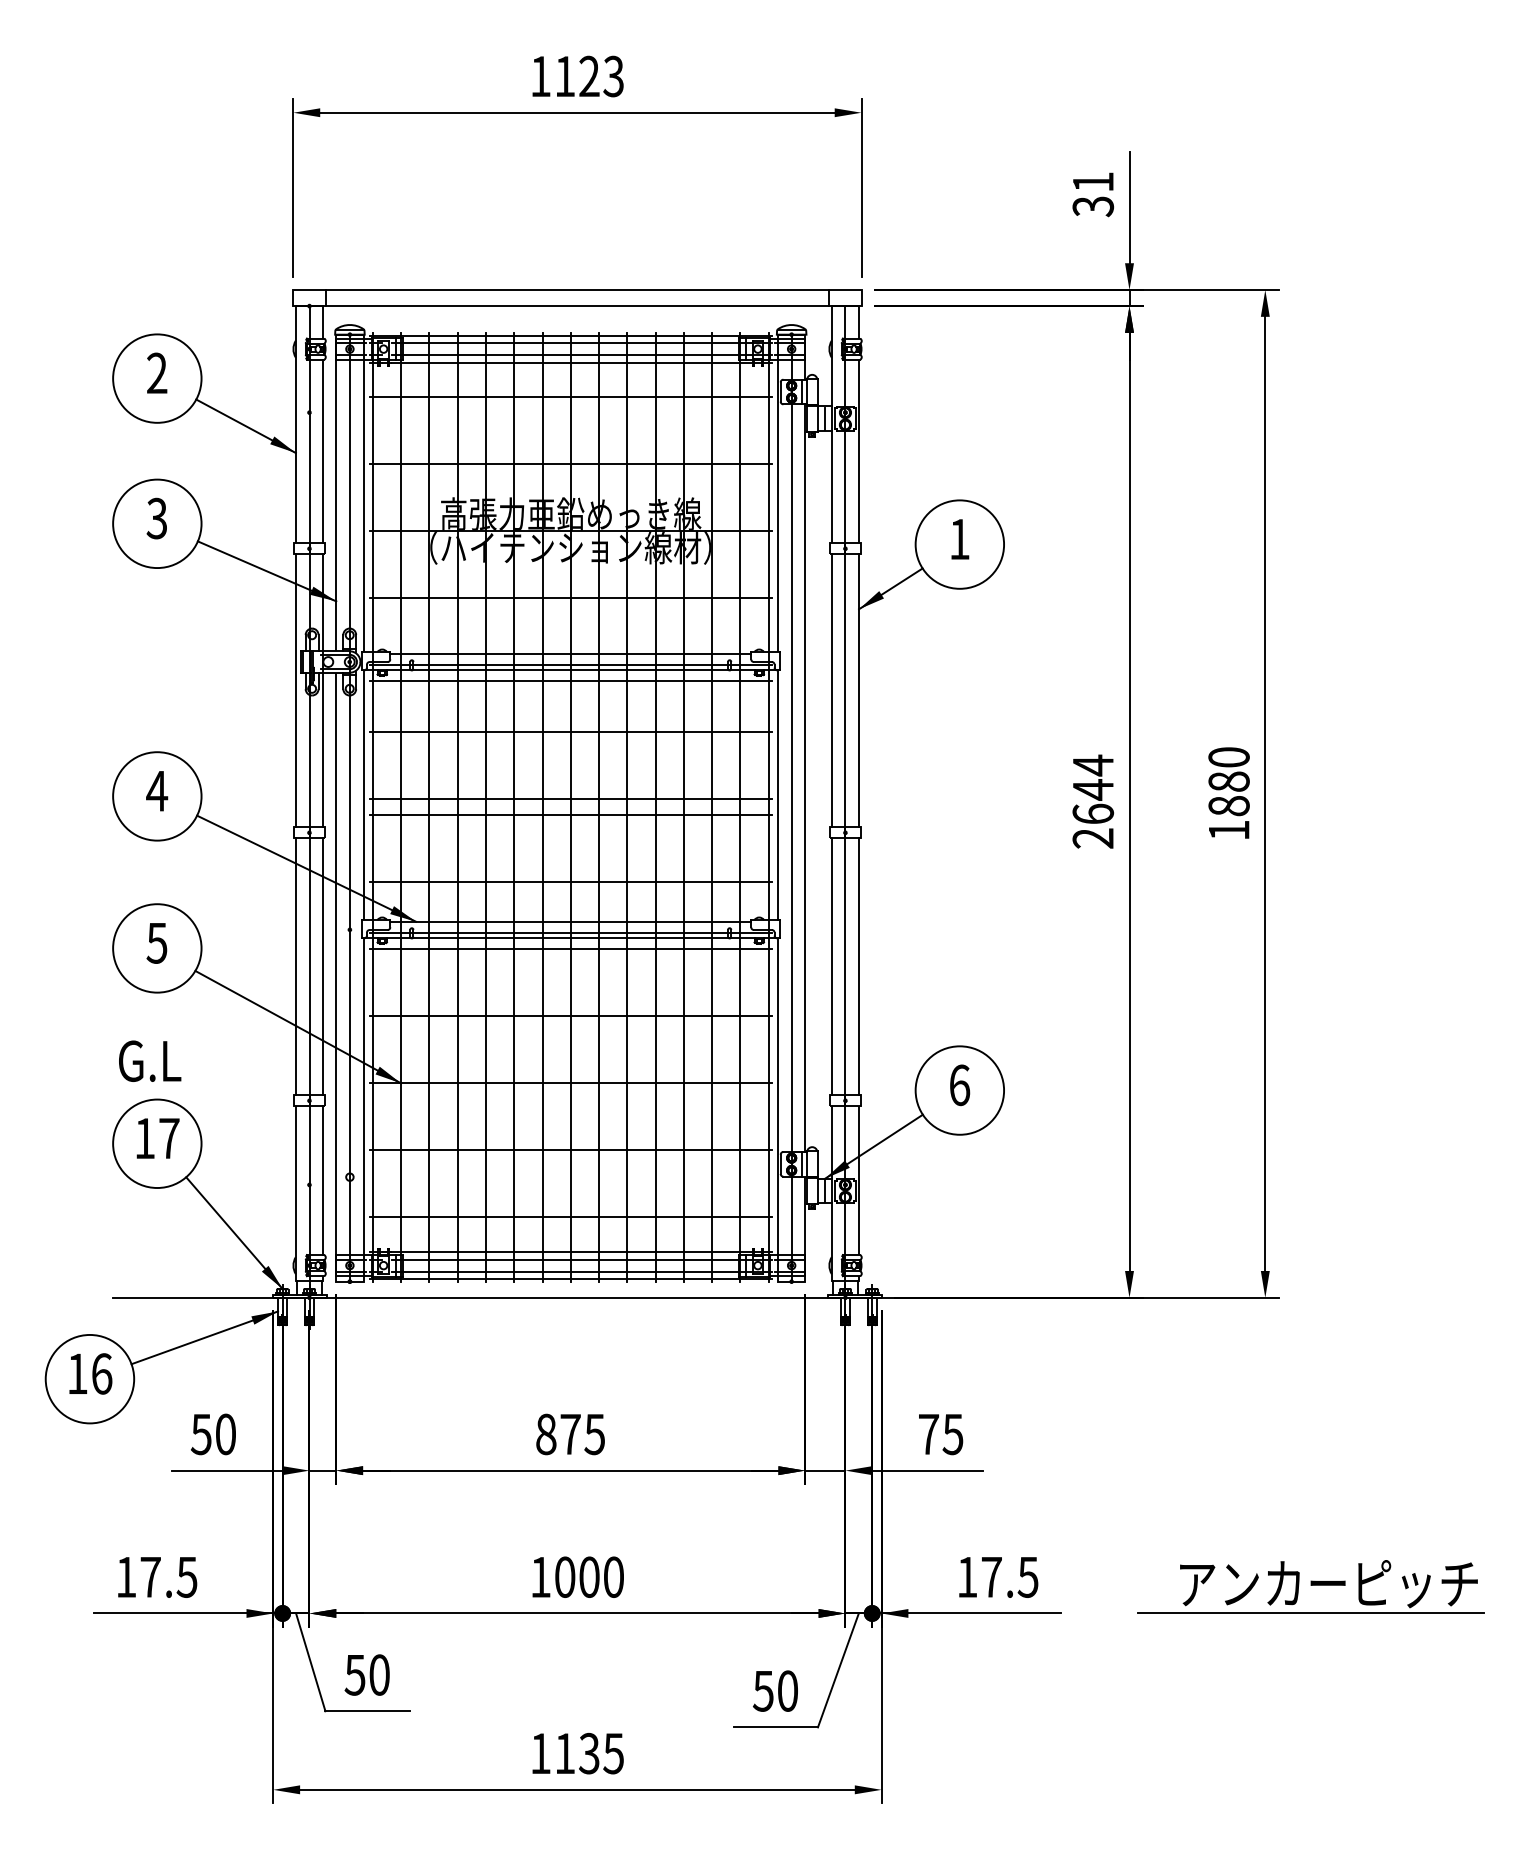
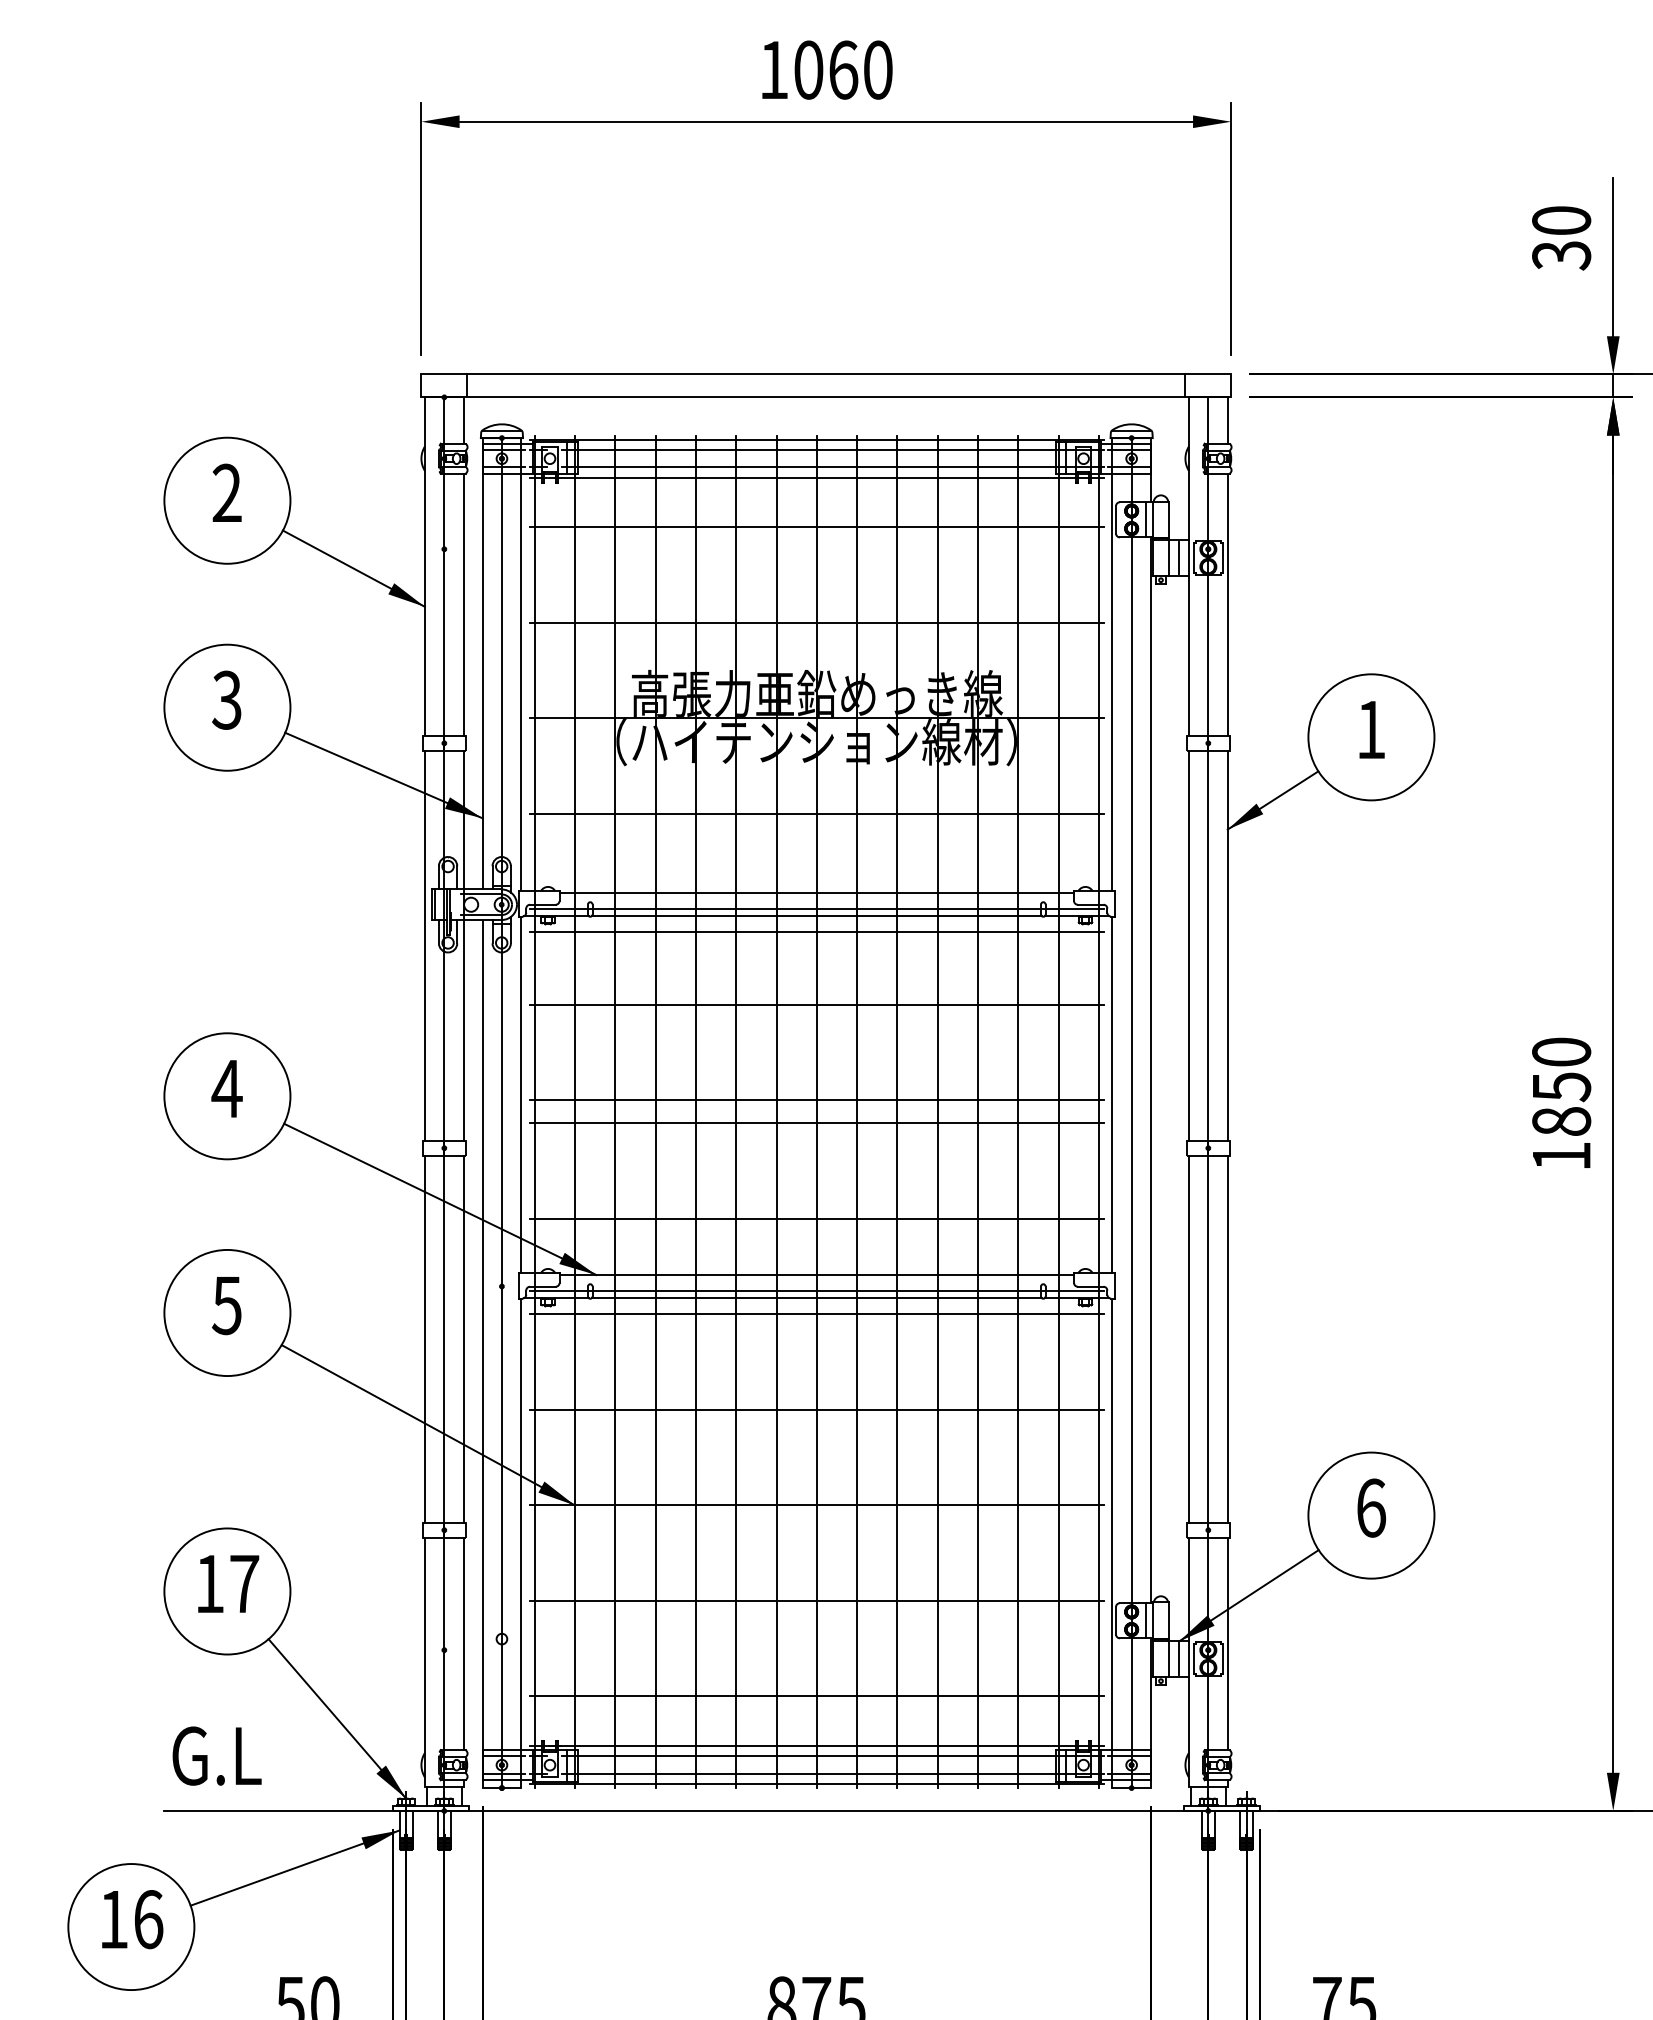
text: (589, 76) -> (843, 70), 1123 -> 1060
text: (1093, 182) -> (1561, 221), 31 -> 30
text: (1093, 801) -> (1561, 1103), 2644 -> 1850
text: (150, 1060) -> (217, 1755), moved

